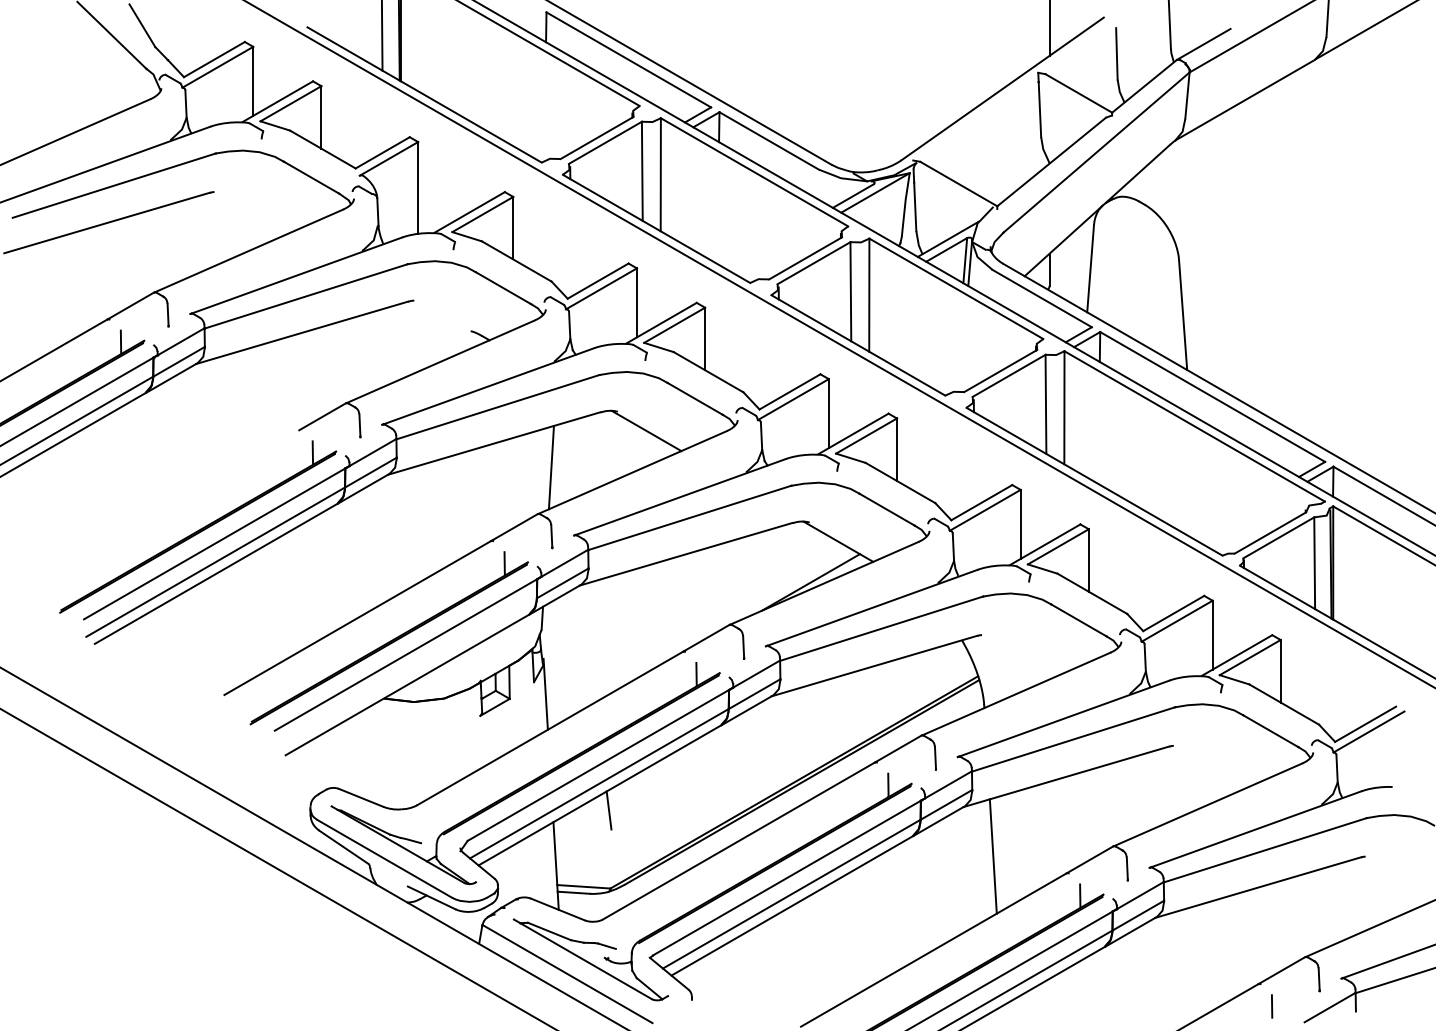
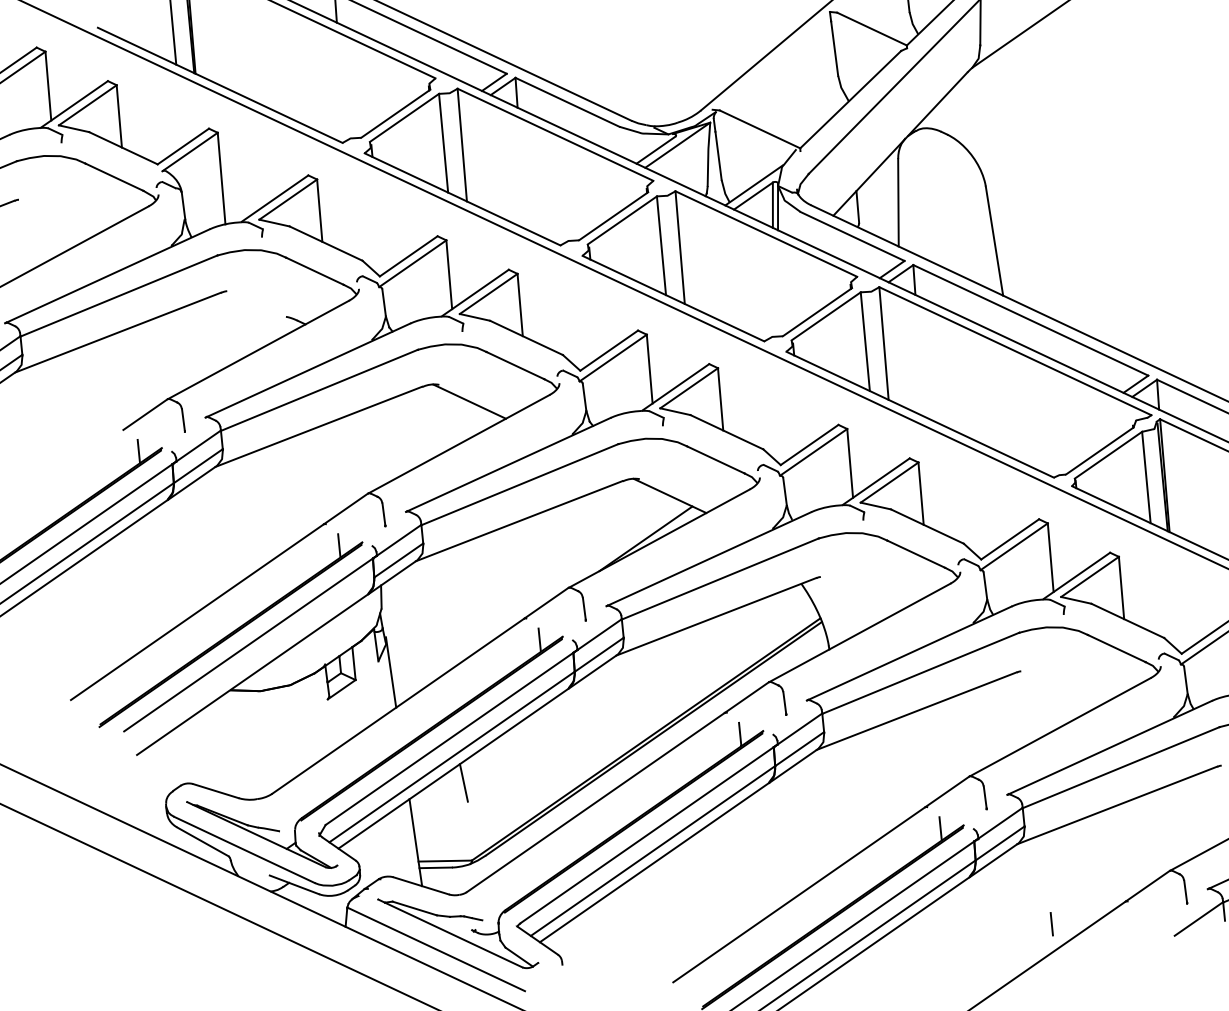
line: (550, 467) -> (376, 446), removed
line: (992, 856) -> (849, 796), removed
line: (1272, 1006) -> (1052, 924), moved

